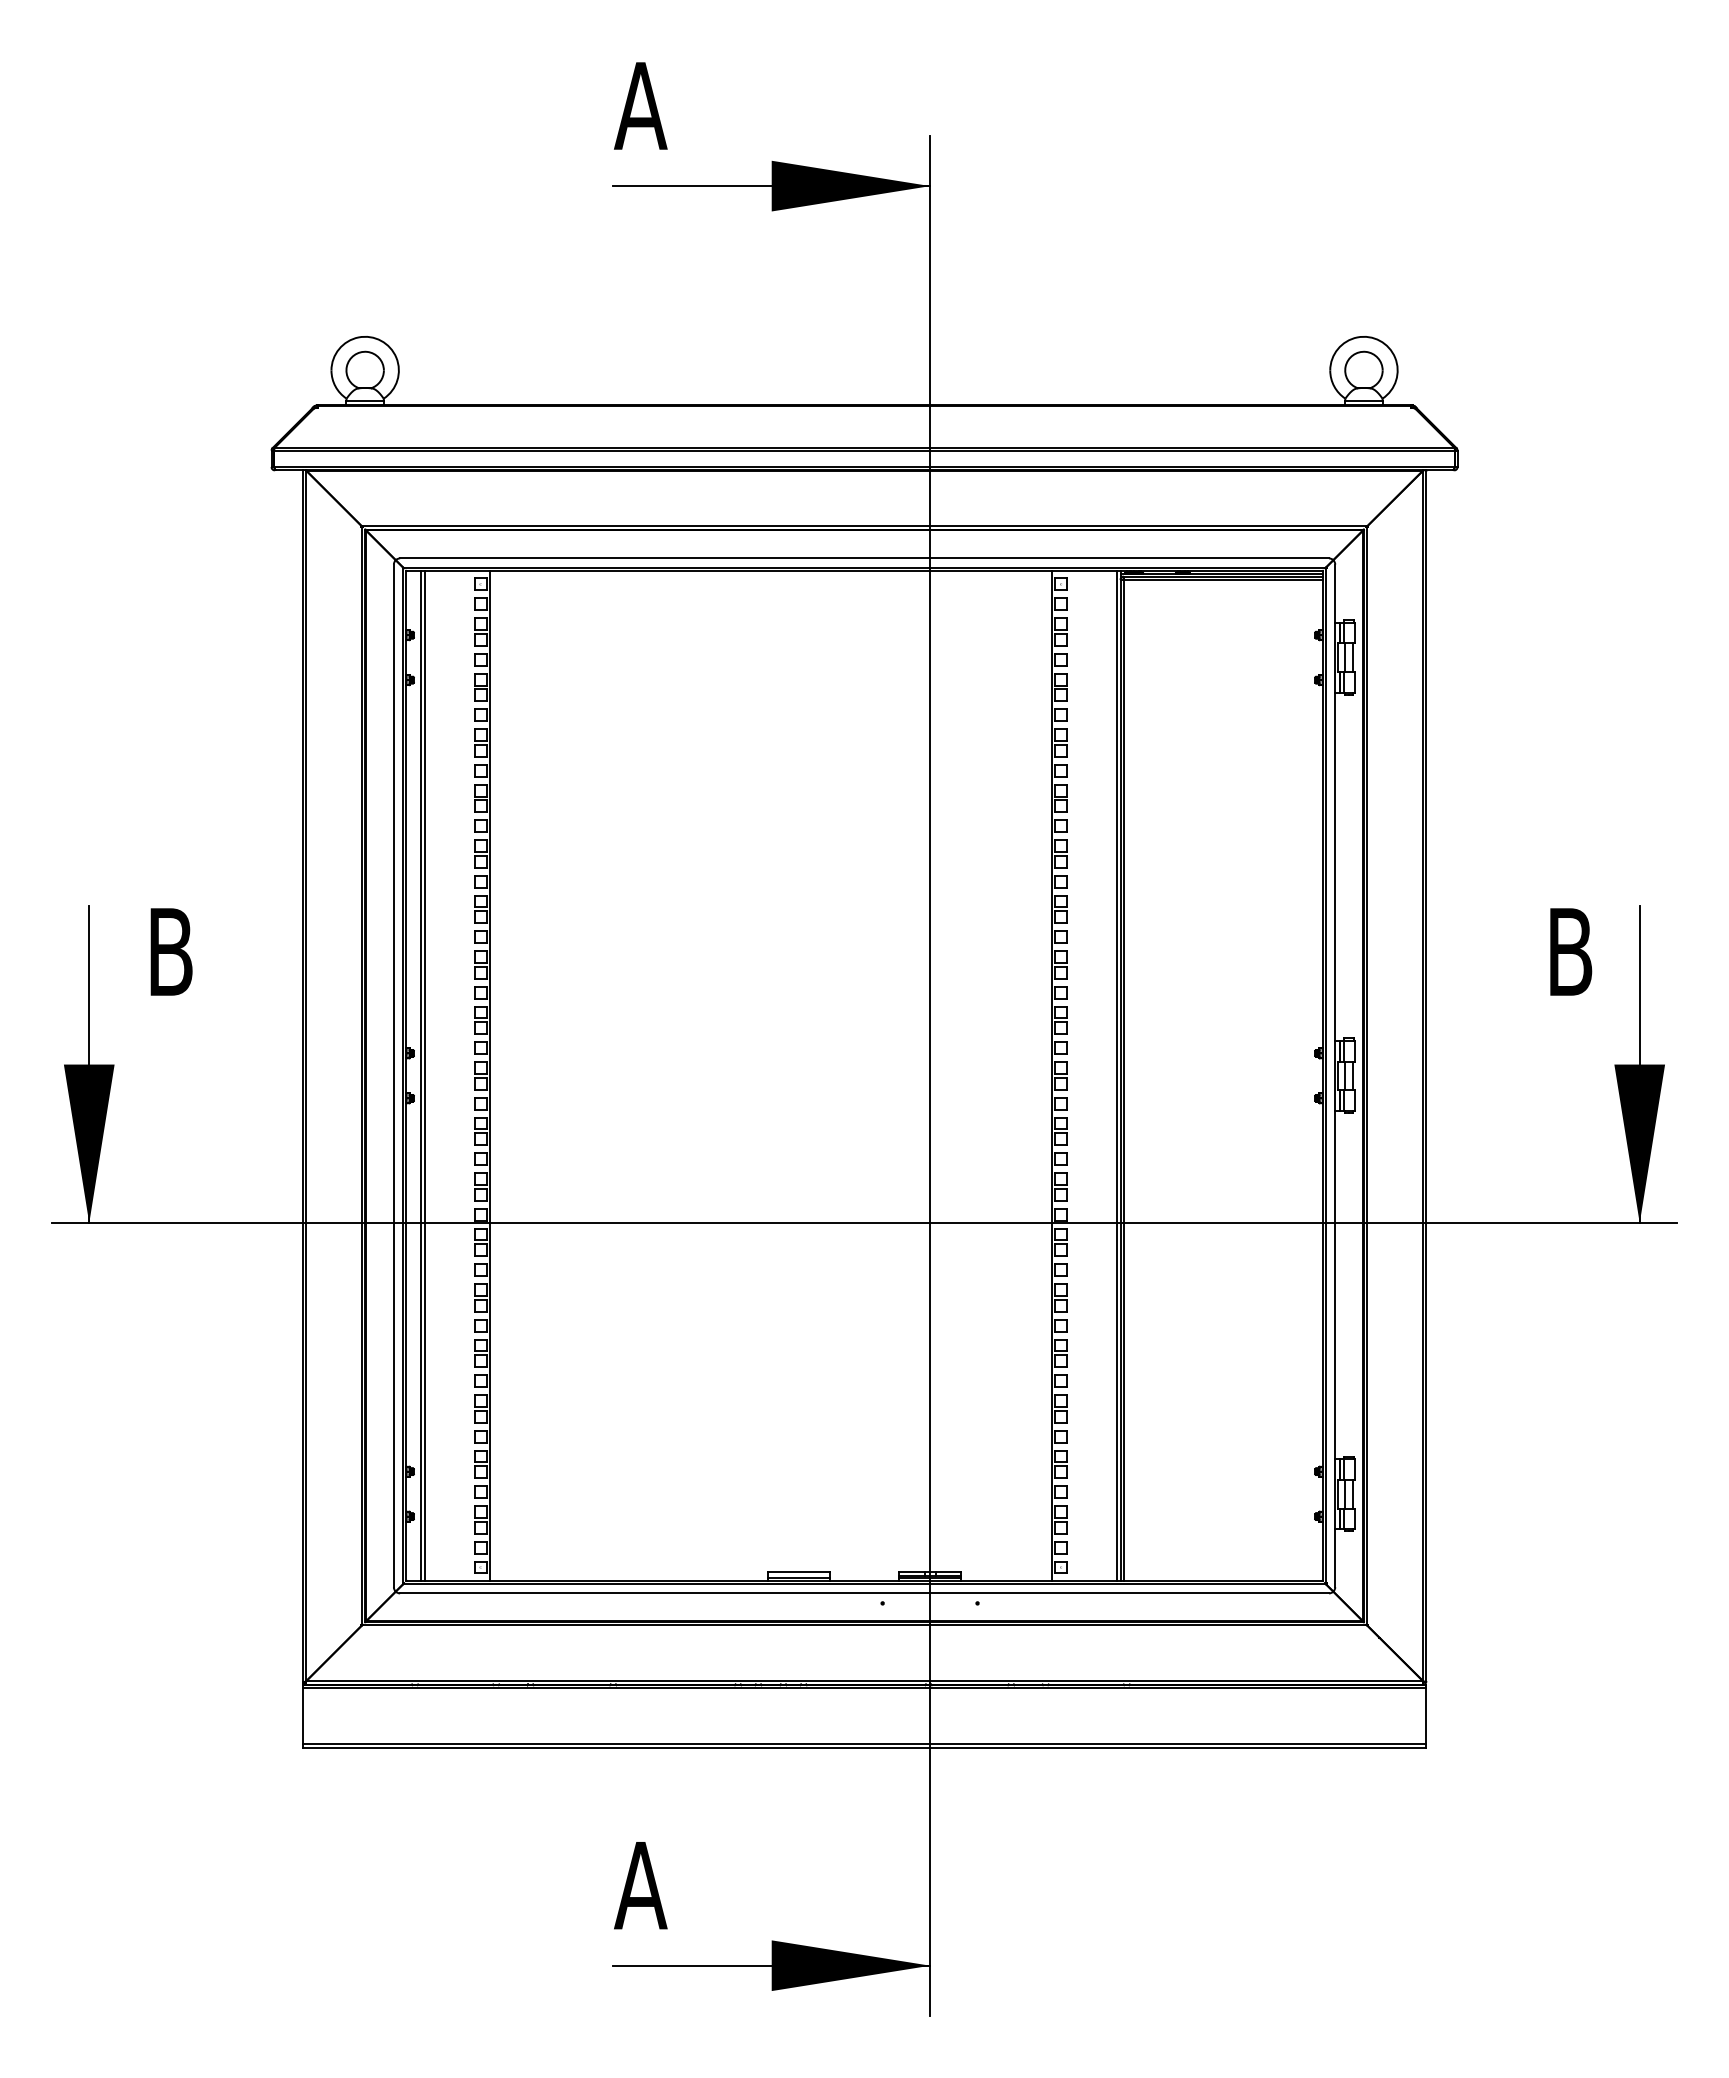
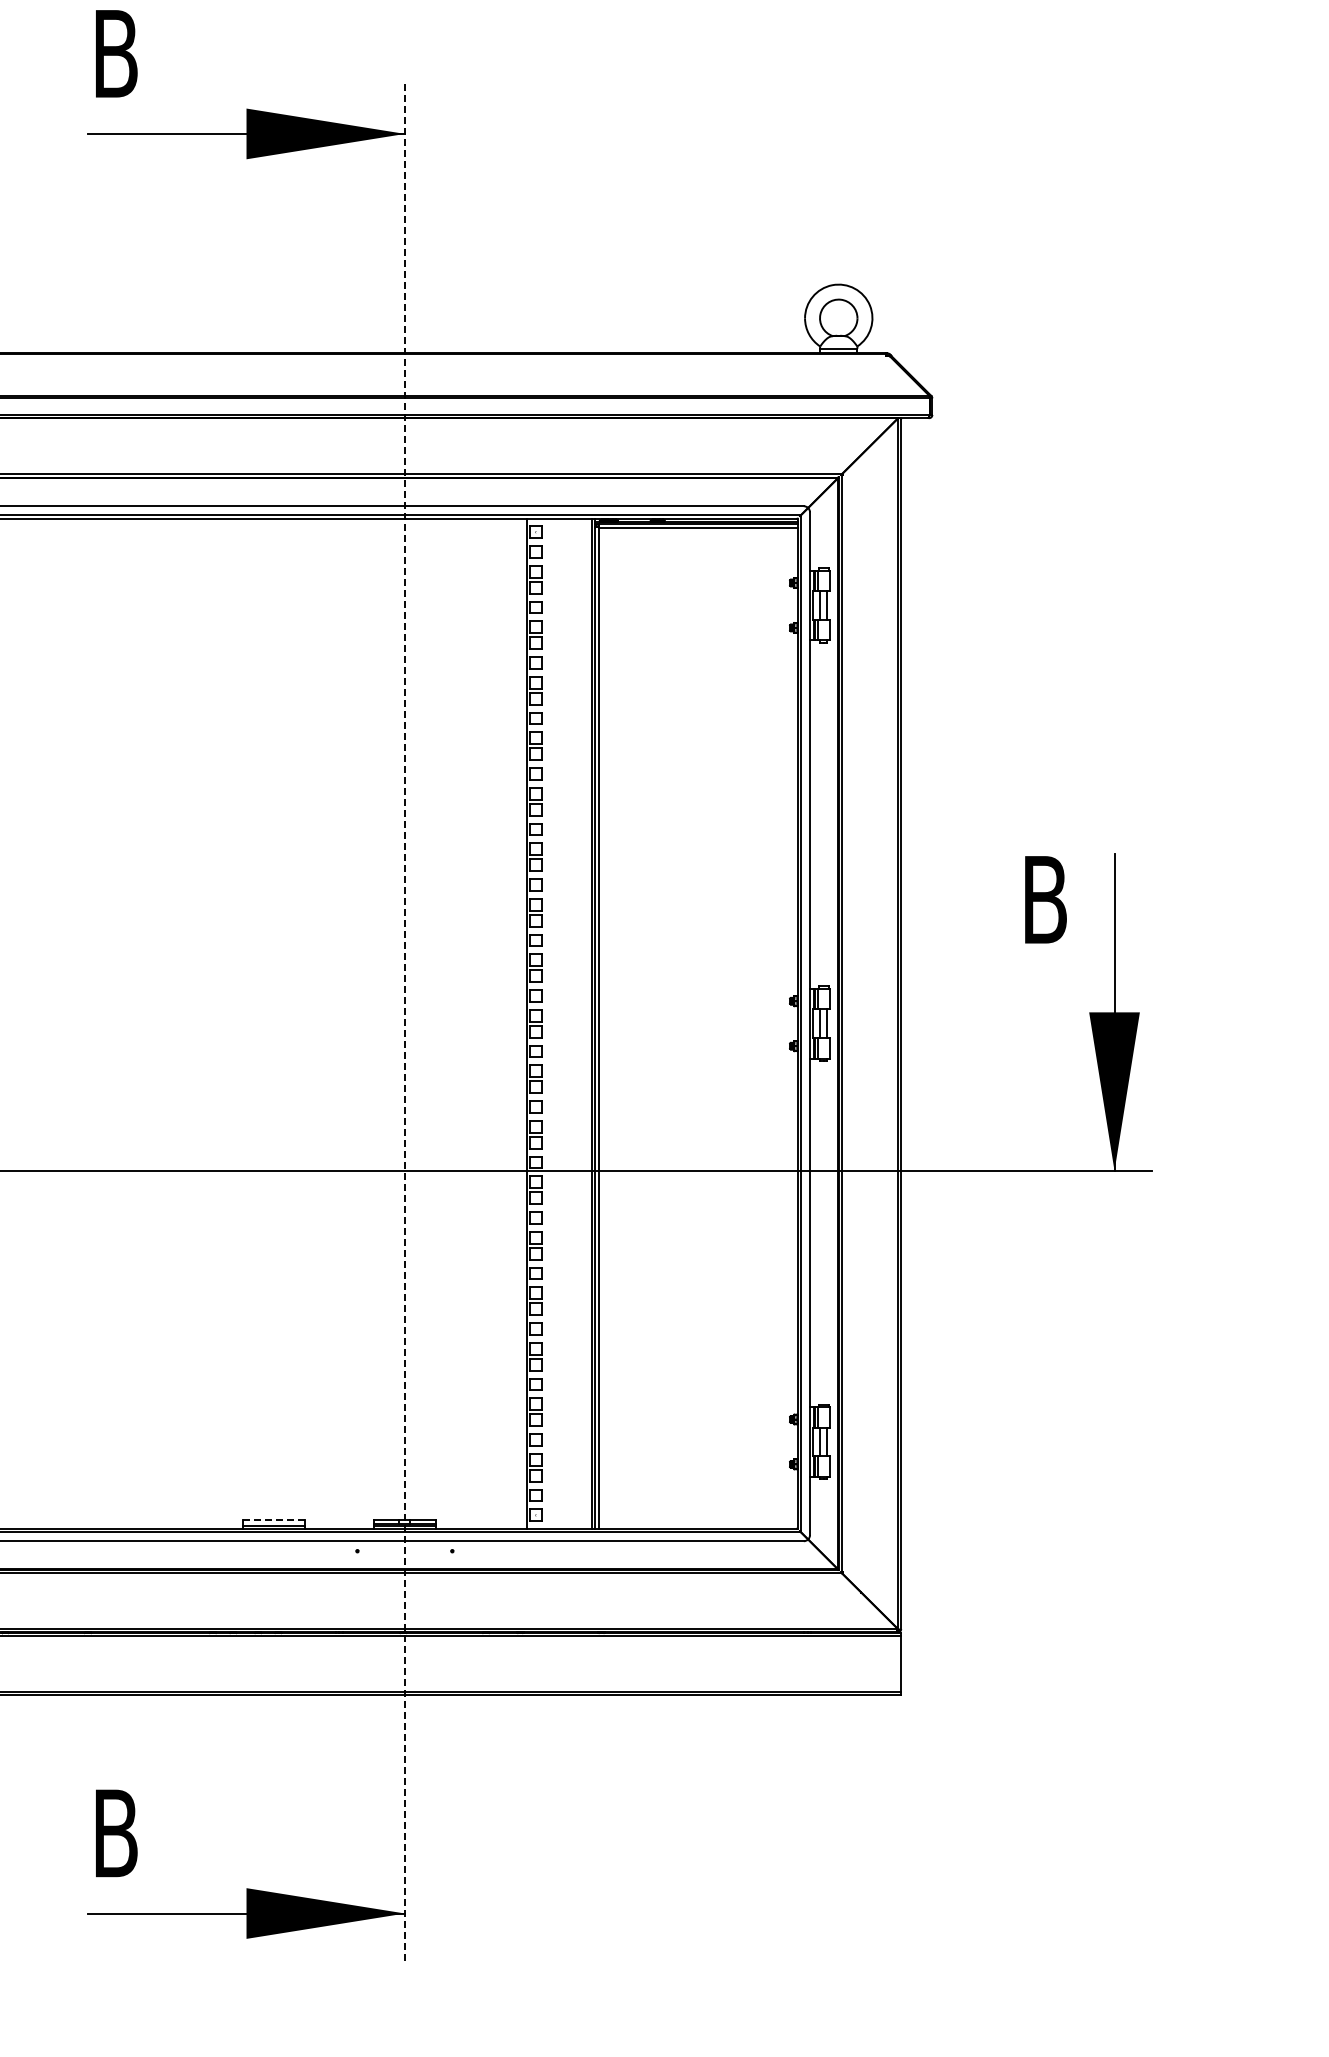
text: (640, 105) -> (115, 53), A -> B
line: (930, 1075) -> (405, 1023), solid -> dashed
line: (799, 1572) -> (274, 1520), solid -> dashed
text: (640, 1885) -> (115, 1833), A -> B

